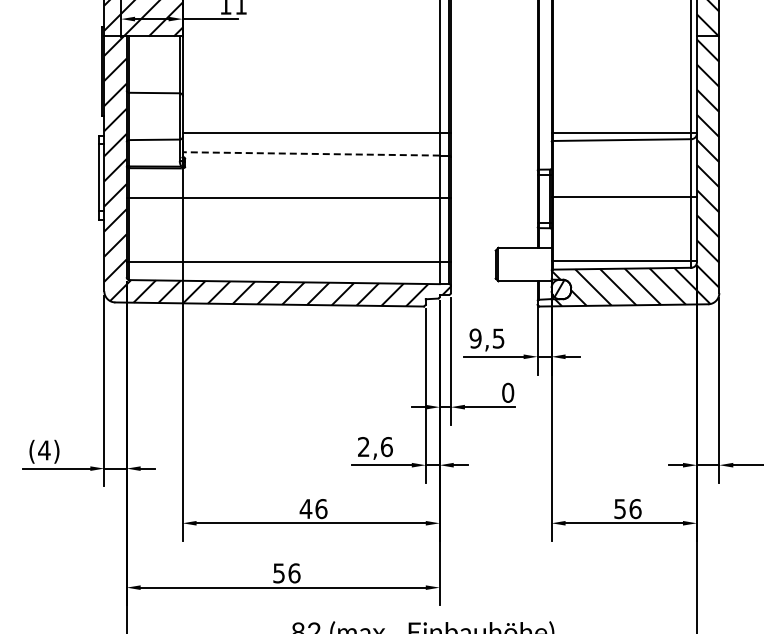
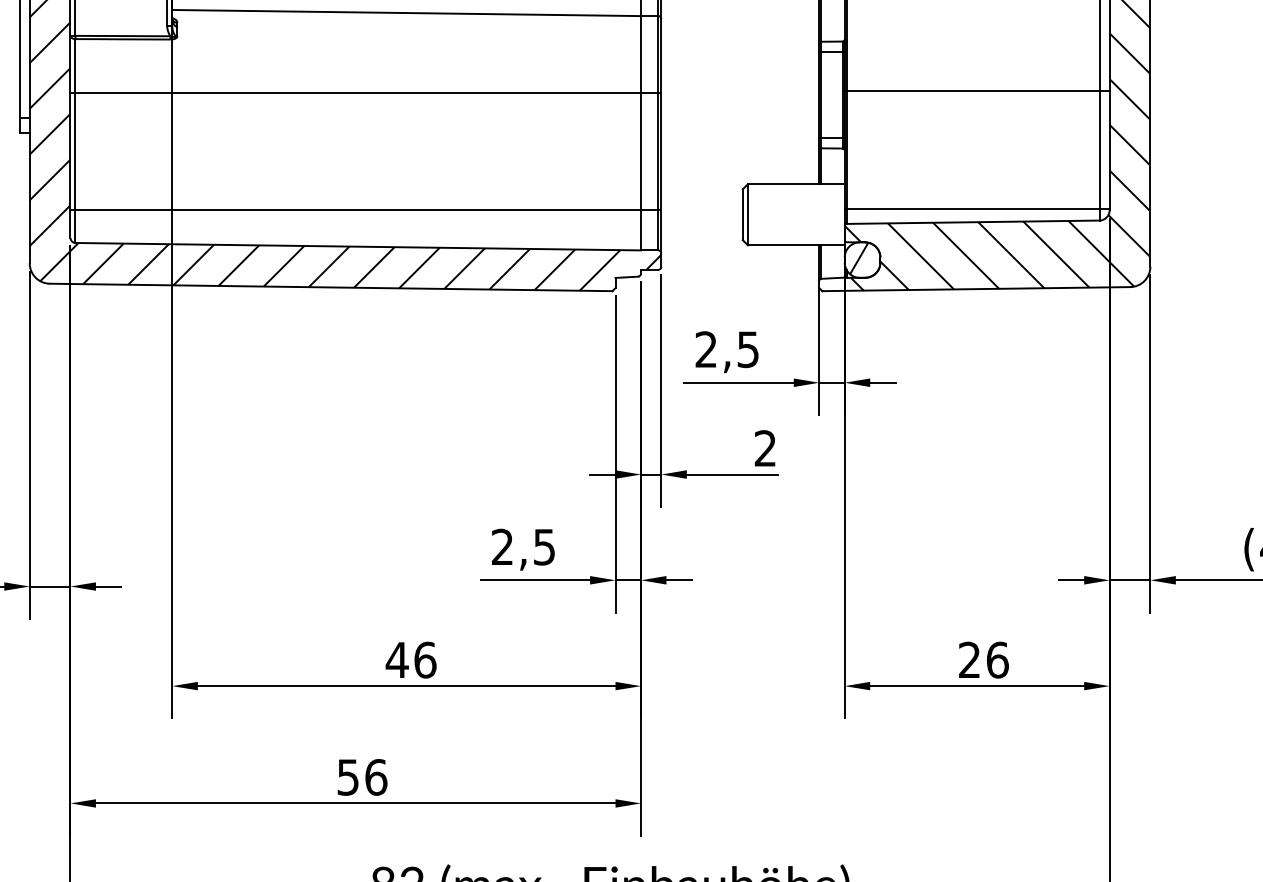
line: (311, 153) -> (407, 12), dashed -> solid
text: (475, 338) -> (706, 349), 9,5 -> 2,5
text: (508, 392) -> (766, 447), 0 -> 2
text: (386, 447) -> (543, 548), 2,6 -> 2,5
text: (619, 509) -> (968, 661), 56 -> 26

